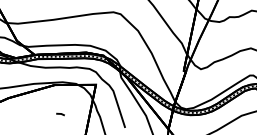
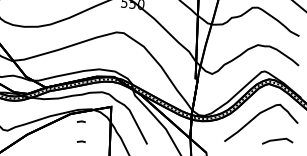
line: (63, 94) -> (80, 121), added

